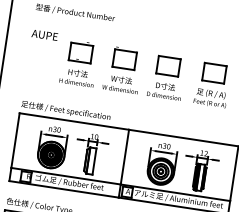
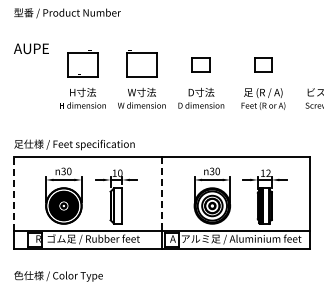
part: (167, 65) -> (200, 64), size x0.6
part: (214, 72) -> (263, 64), size x0.6
line: (15, 140) -> (13, 193), solid -> dashed
line: (124, 157) -> (161, 194), solid -> dashed

